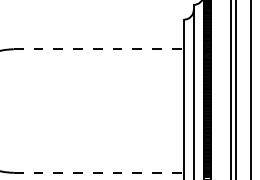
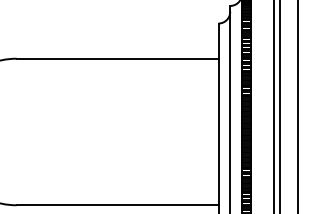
line: (98, 49) -> (117, 58), dashed -> solid
line: (98, 172) -> (117, 205), dashed -> solid

